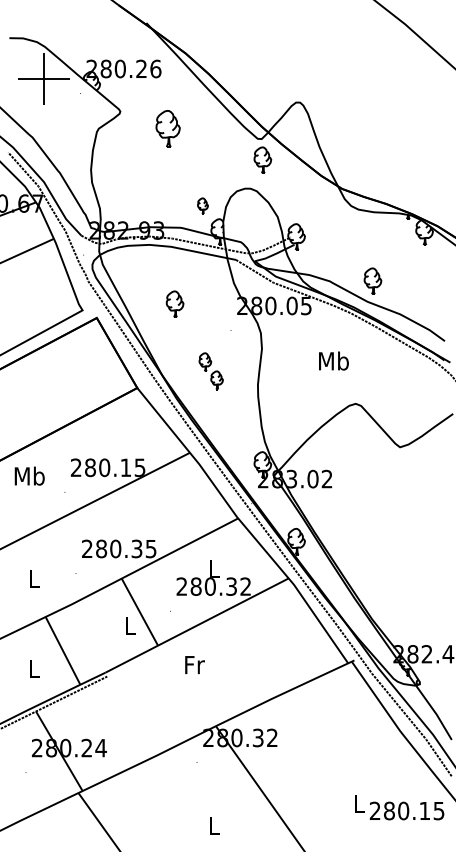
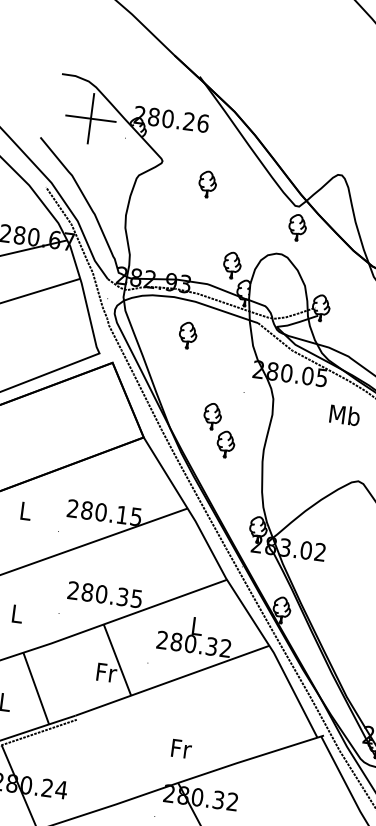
part: (167, 128) -> (207, 184), size x0.71
part: (202, 205) -> (231, 264), size x1.67
part: (174, 303) -> (187, 334), moved
text: (333, 360) -> (344, 414), moved
part: (210, 370) -> (218, 429), size x1.43
text: (29, 475) -> (25, 510), Mb -> L
text: (130, 626) -> (106, 673), L -> Fr
text: (194, 665) -> (181, 749), moved

